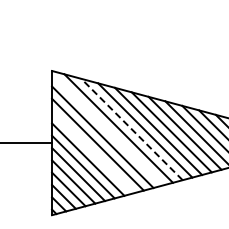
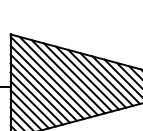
line: (107, 129) -> (50, 76), added
line: (132, 129) -> (68, 76), dashed -> solid
line: (93, 152) -> (40, 93), added

